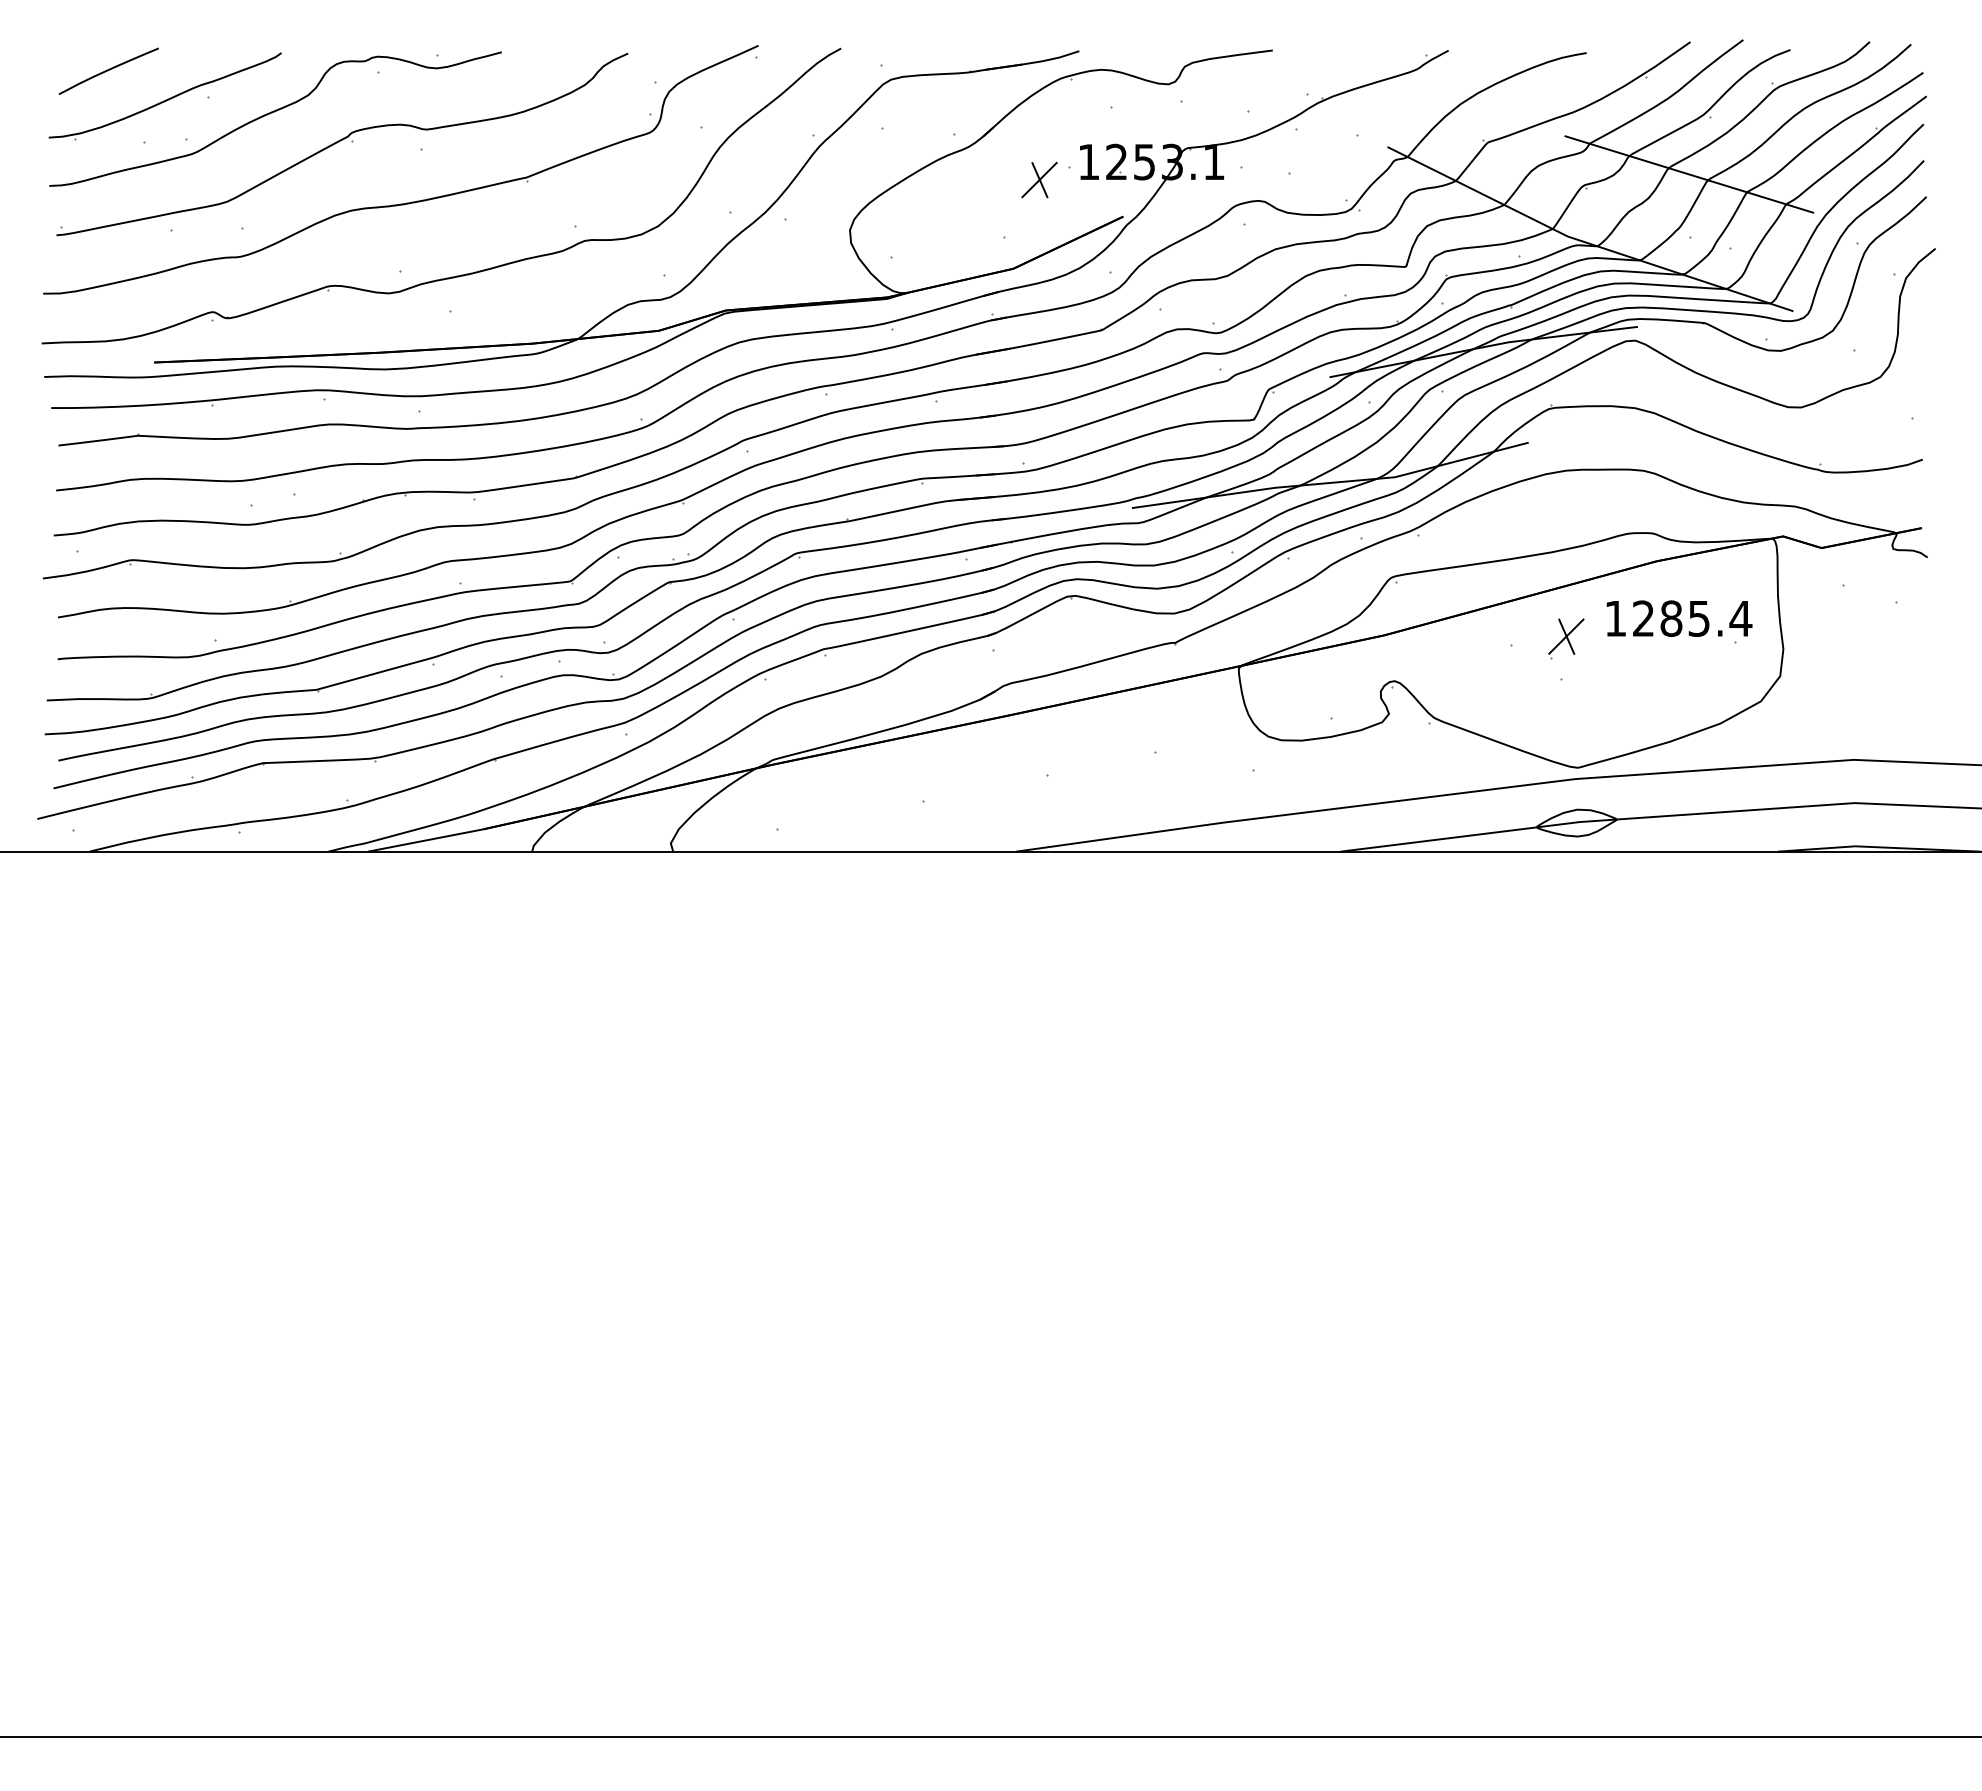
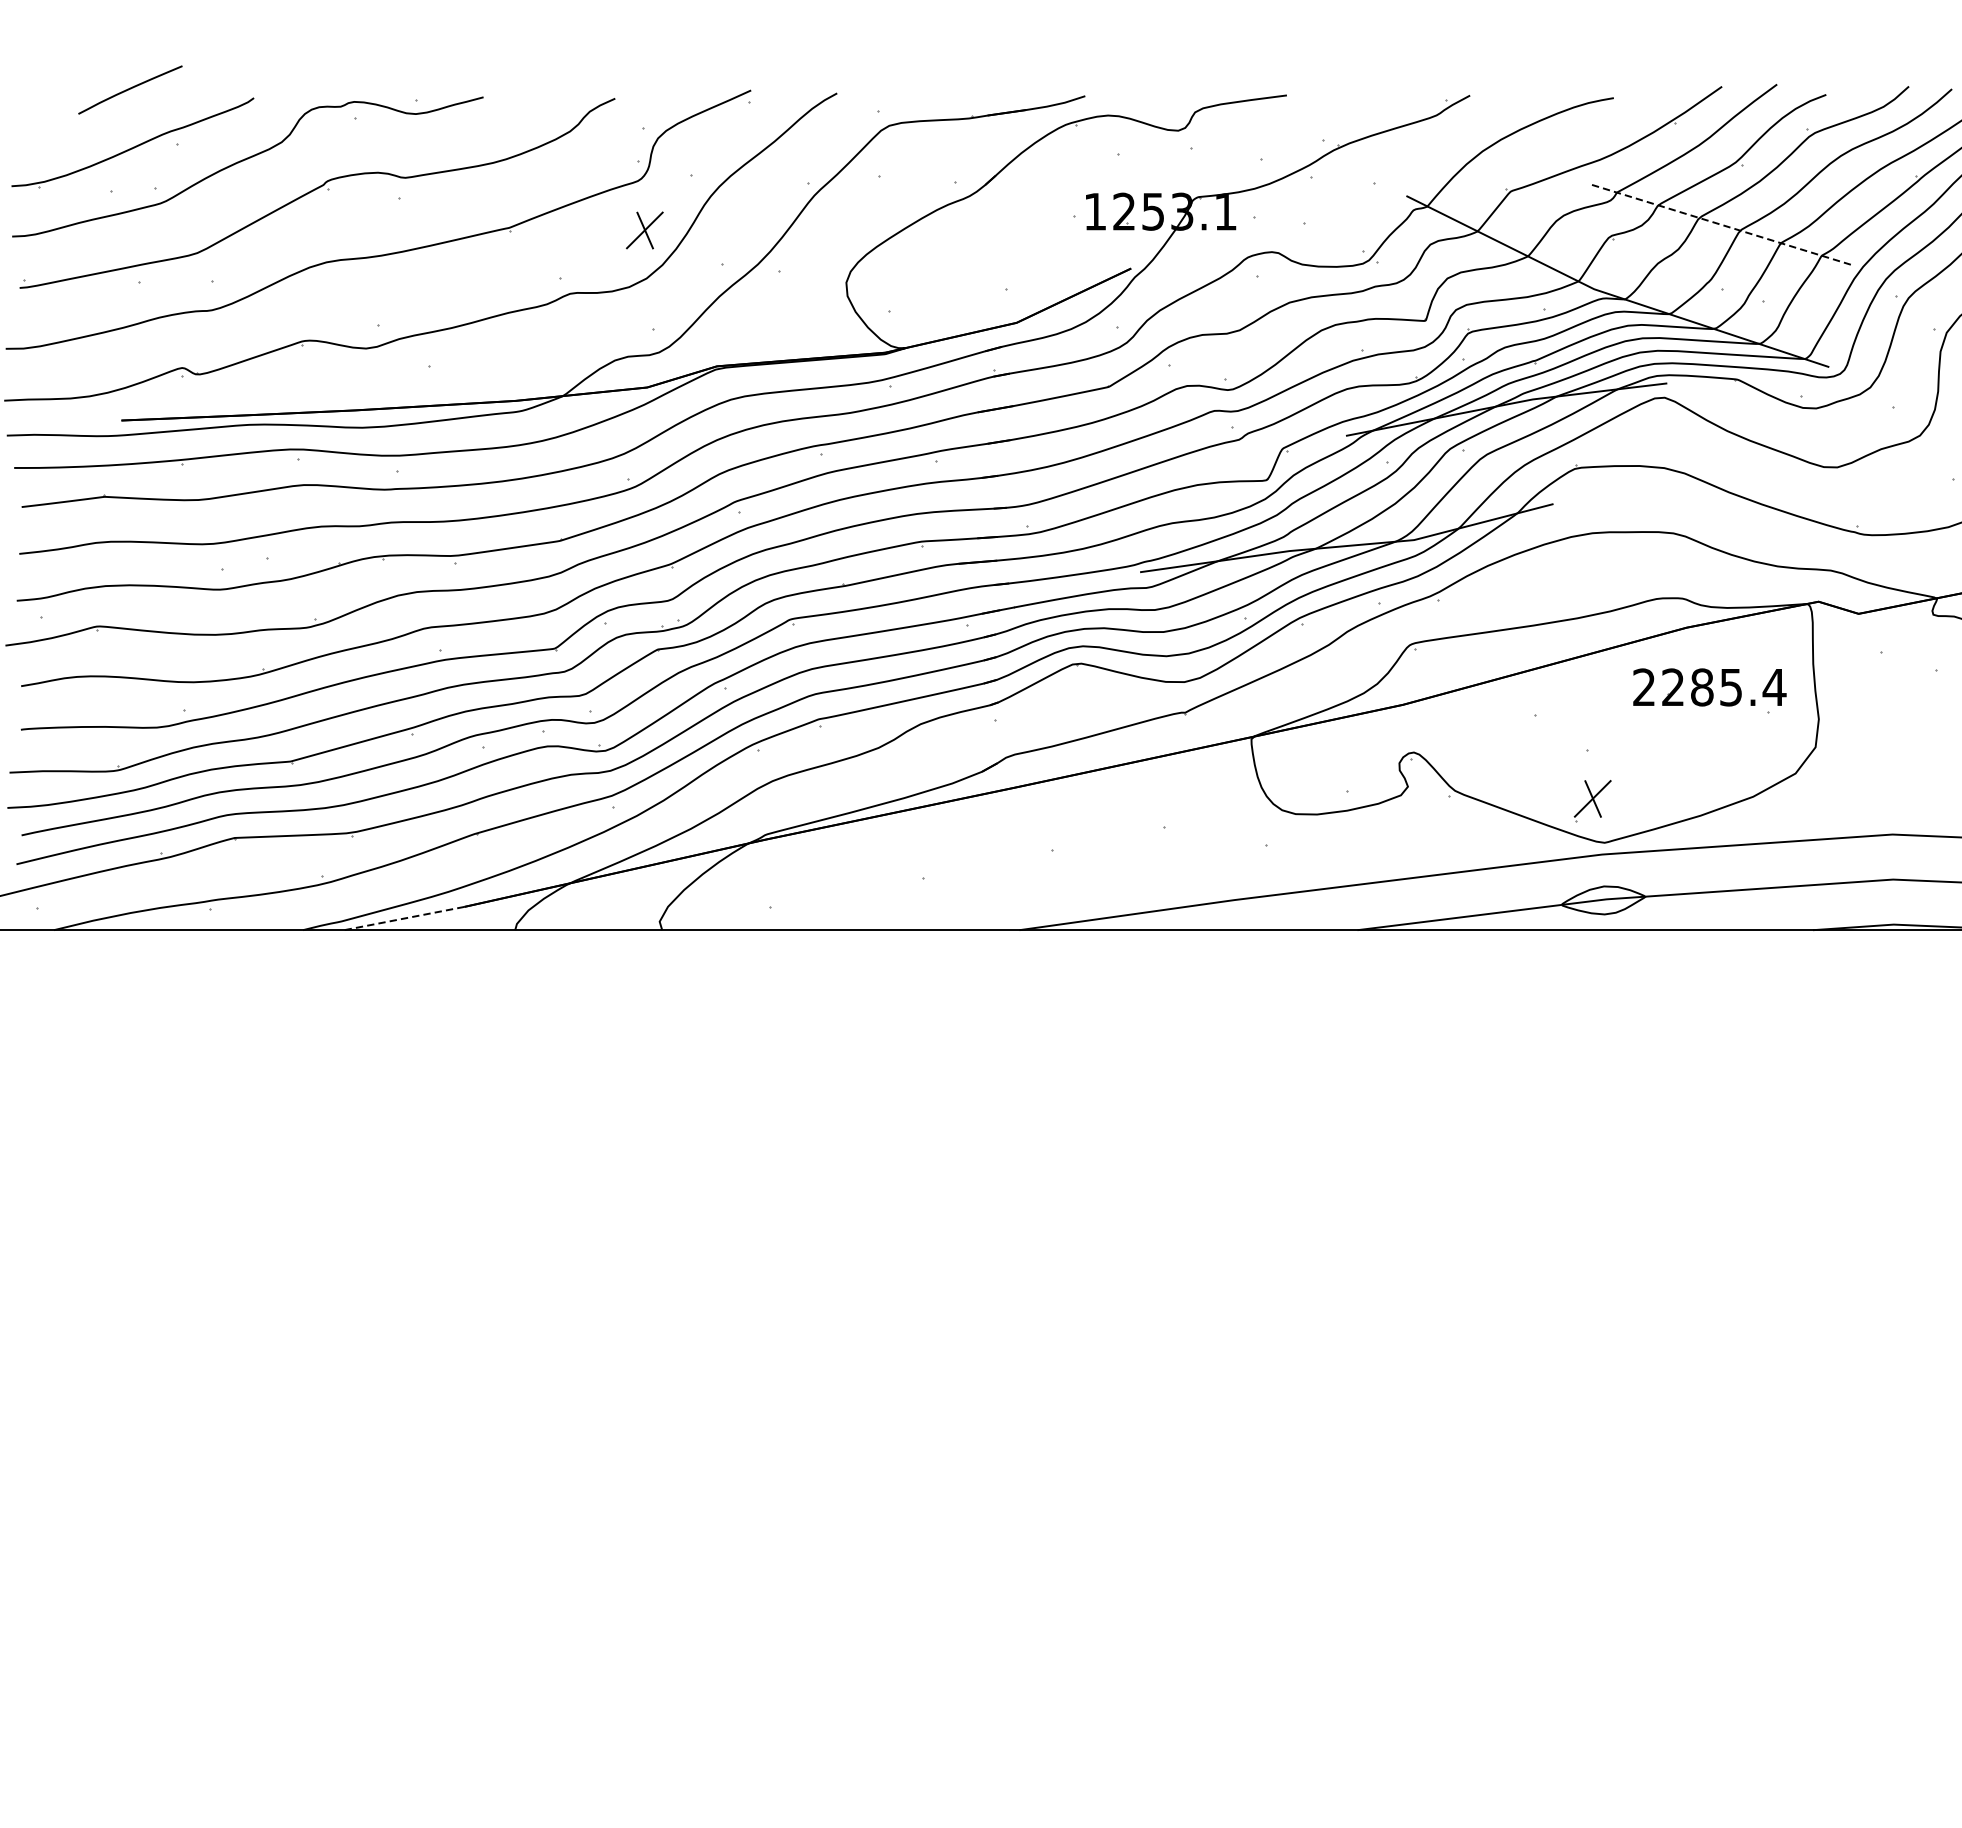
curve: (108, 70) -> (130, 89), moved
line: (1689, 174) -> (1721, 224), solid -> dashed
part: (1039, 179) -> (644, 229), moved
text: (1615, 618) -> (1643, 687), 1285.4 -> 2285.4
part: (1566, 638) -> (1592, 800), moved
line: (425, 840) -> (404, 918), solid -> dashed

